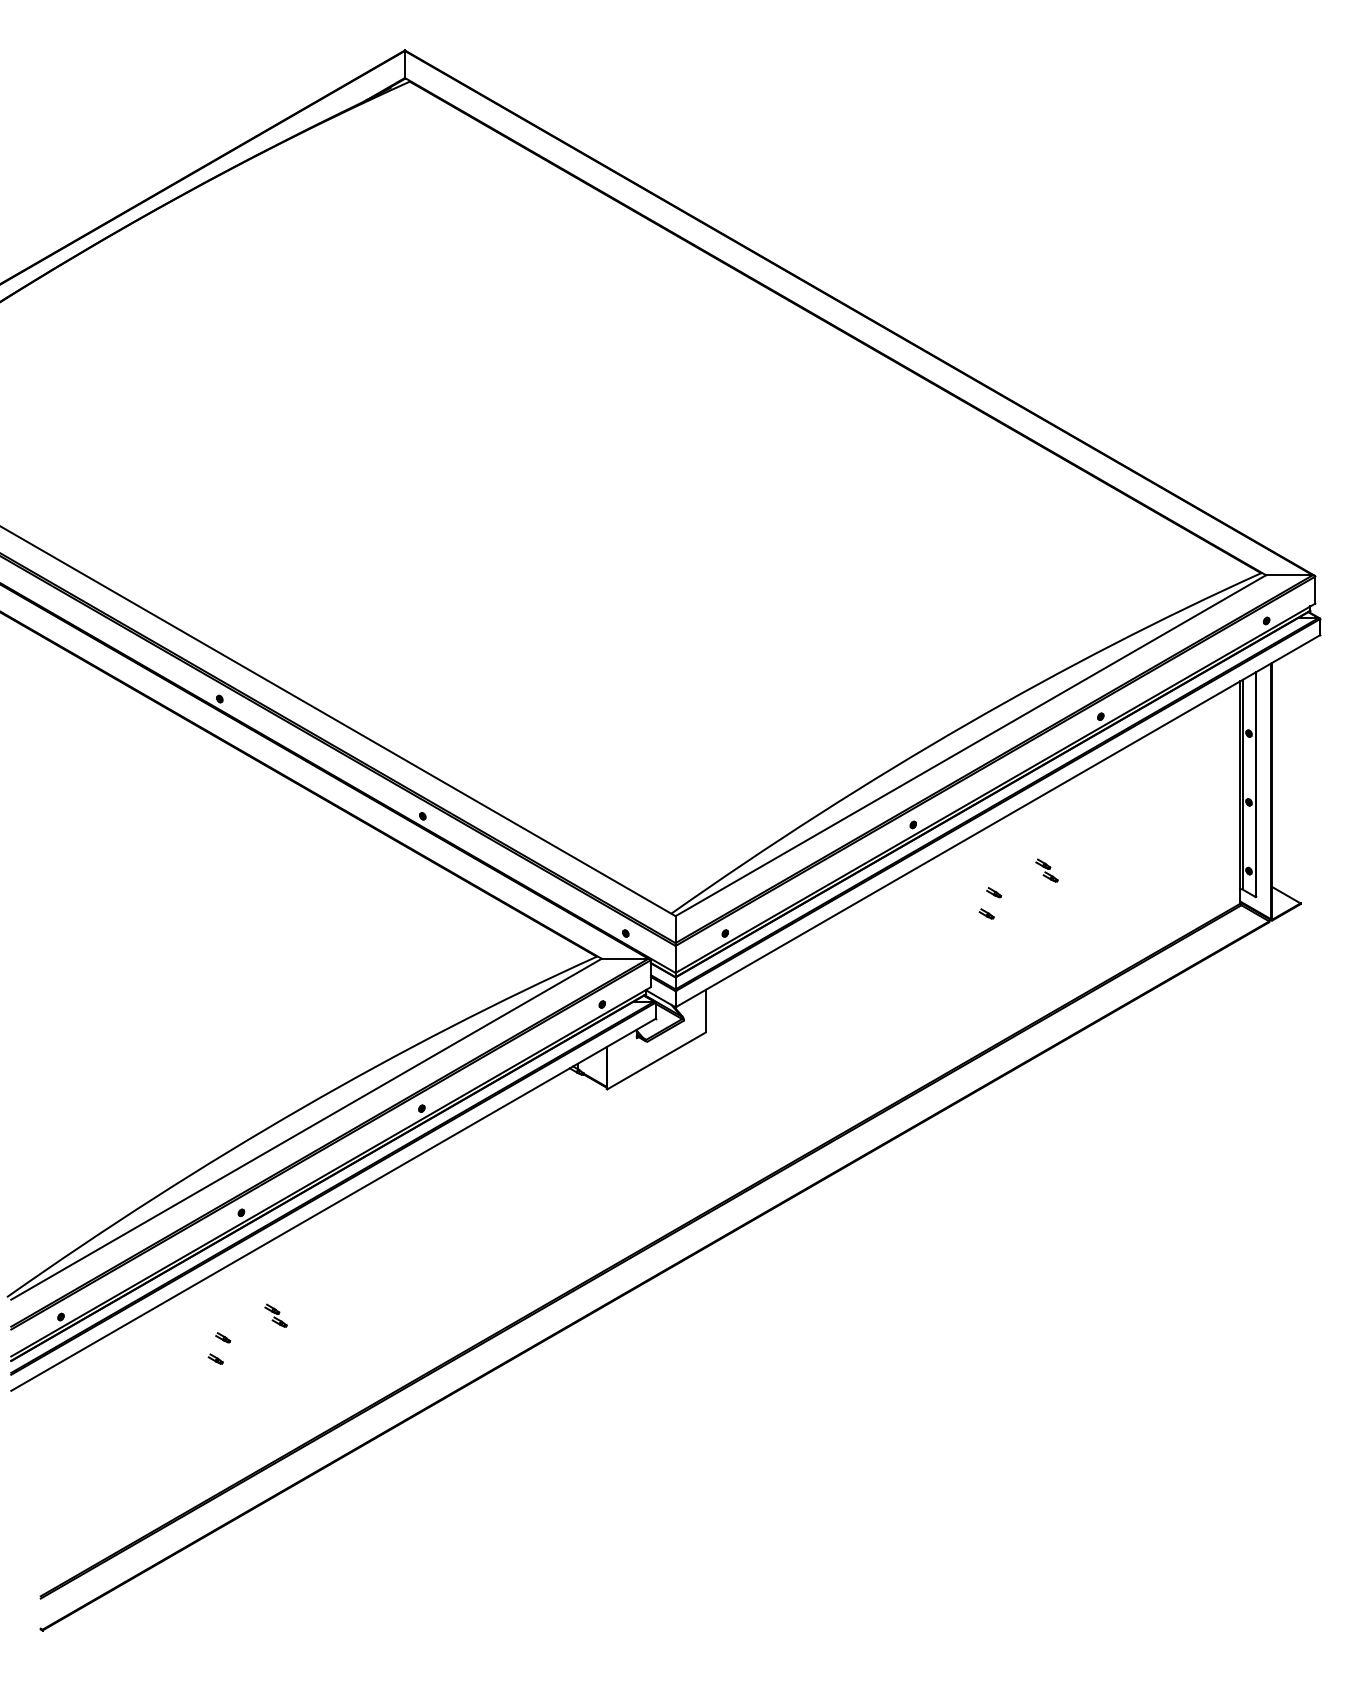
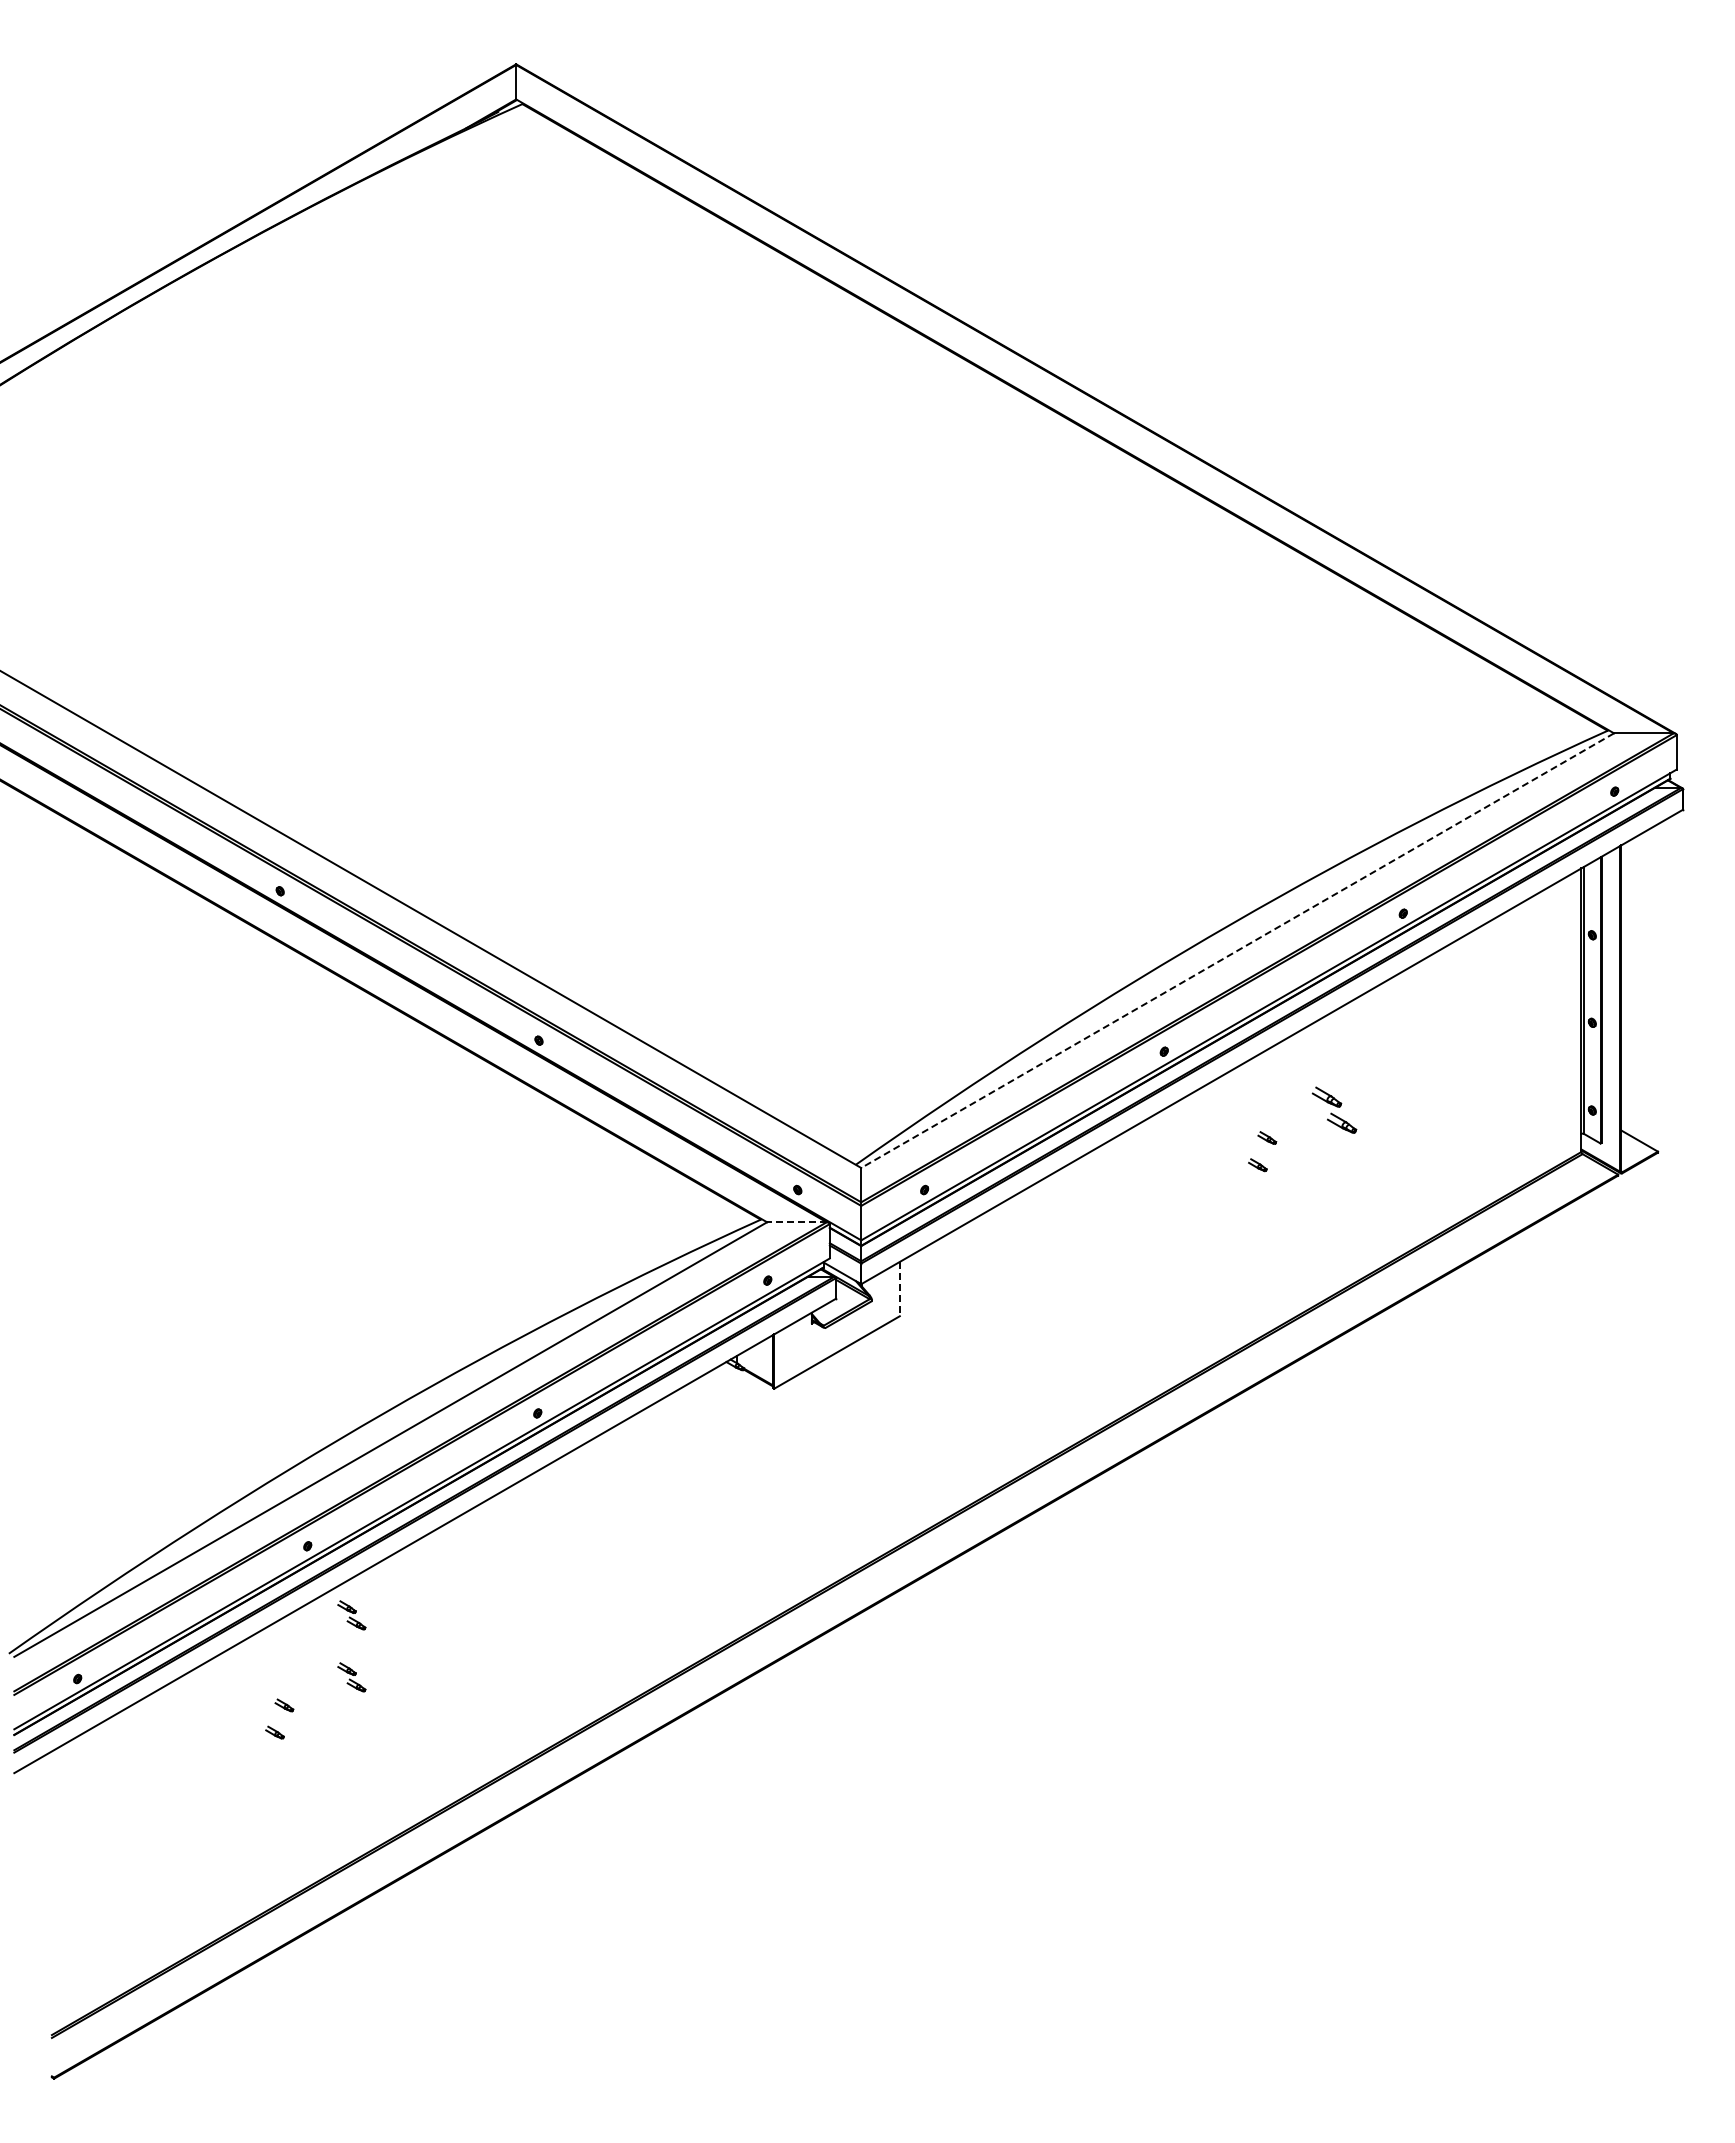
line: (970, 745) -> (1237, 950), solid -> dashed
part: (1046, 870) -> (1334, 1109), size x1.6
line: (624, 958) -> (796, 1222), solid -> dashed
line: (705, 1011) -> (899, 1289), solid -> dashed
part: (275, 1267) -> (351, 1615), added

